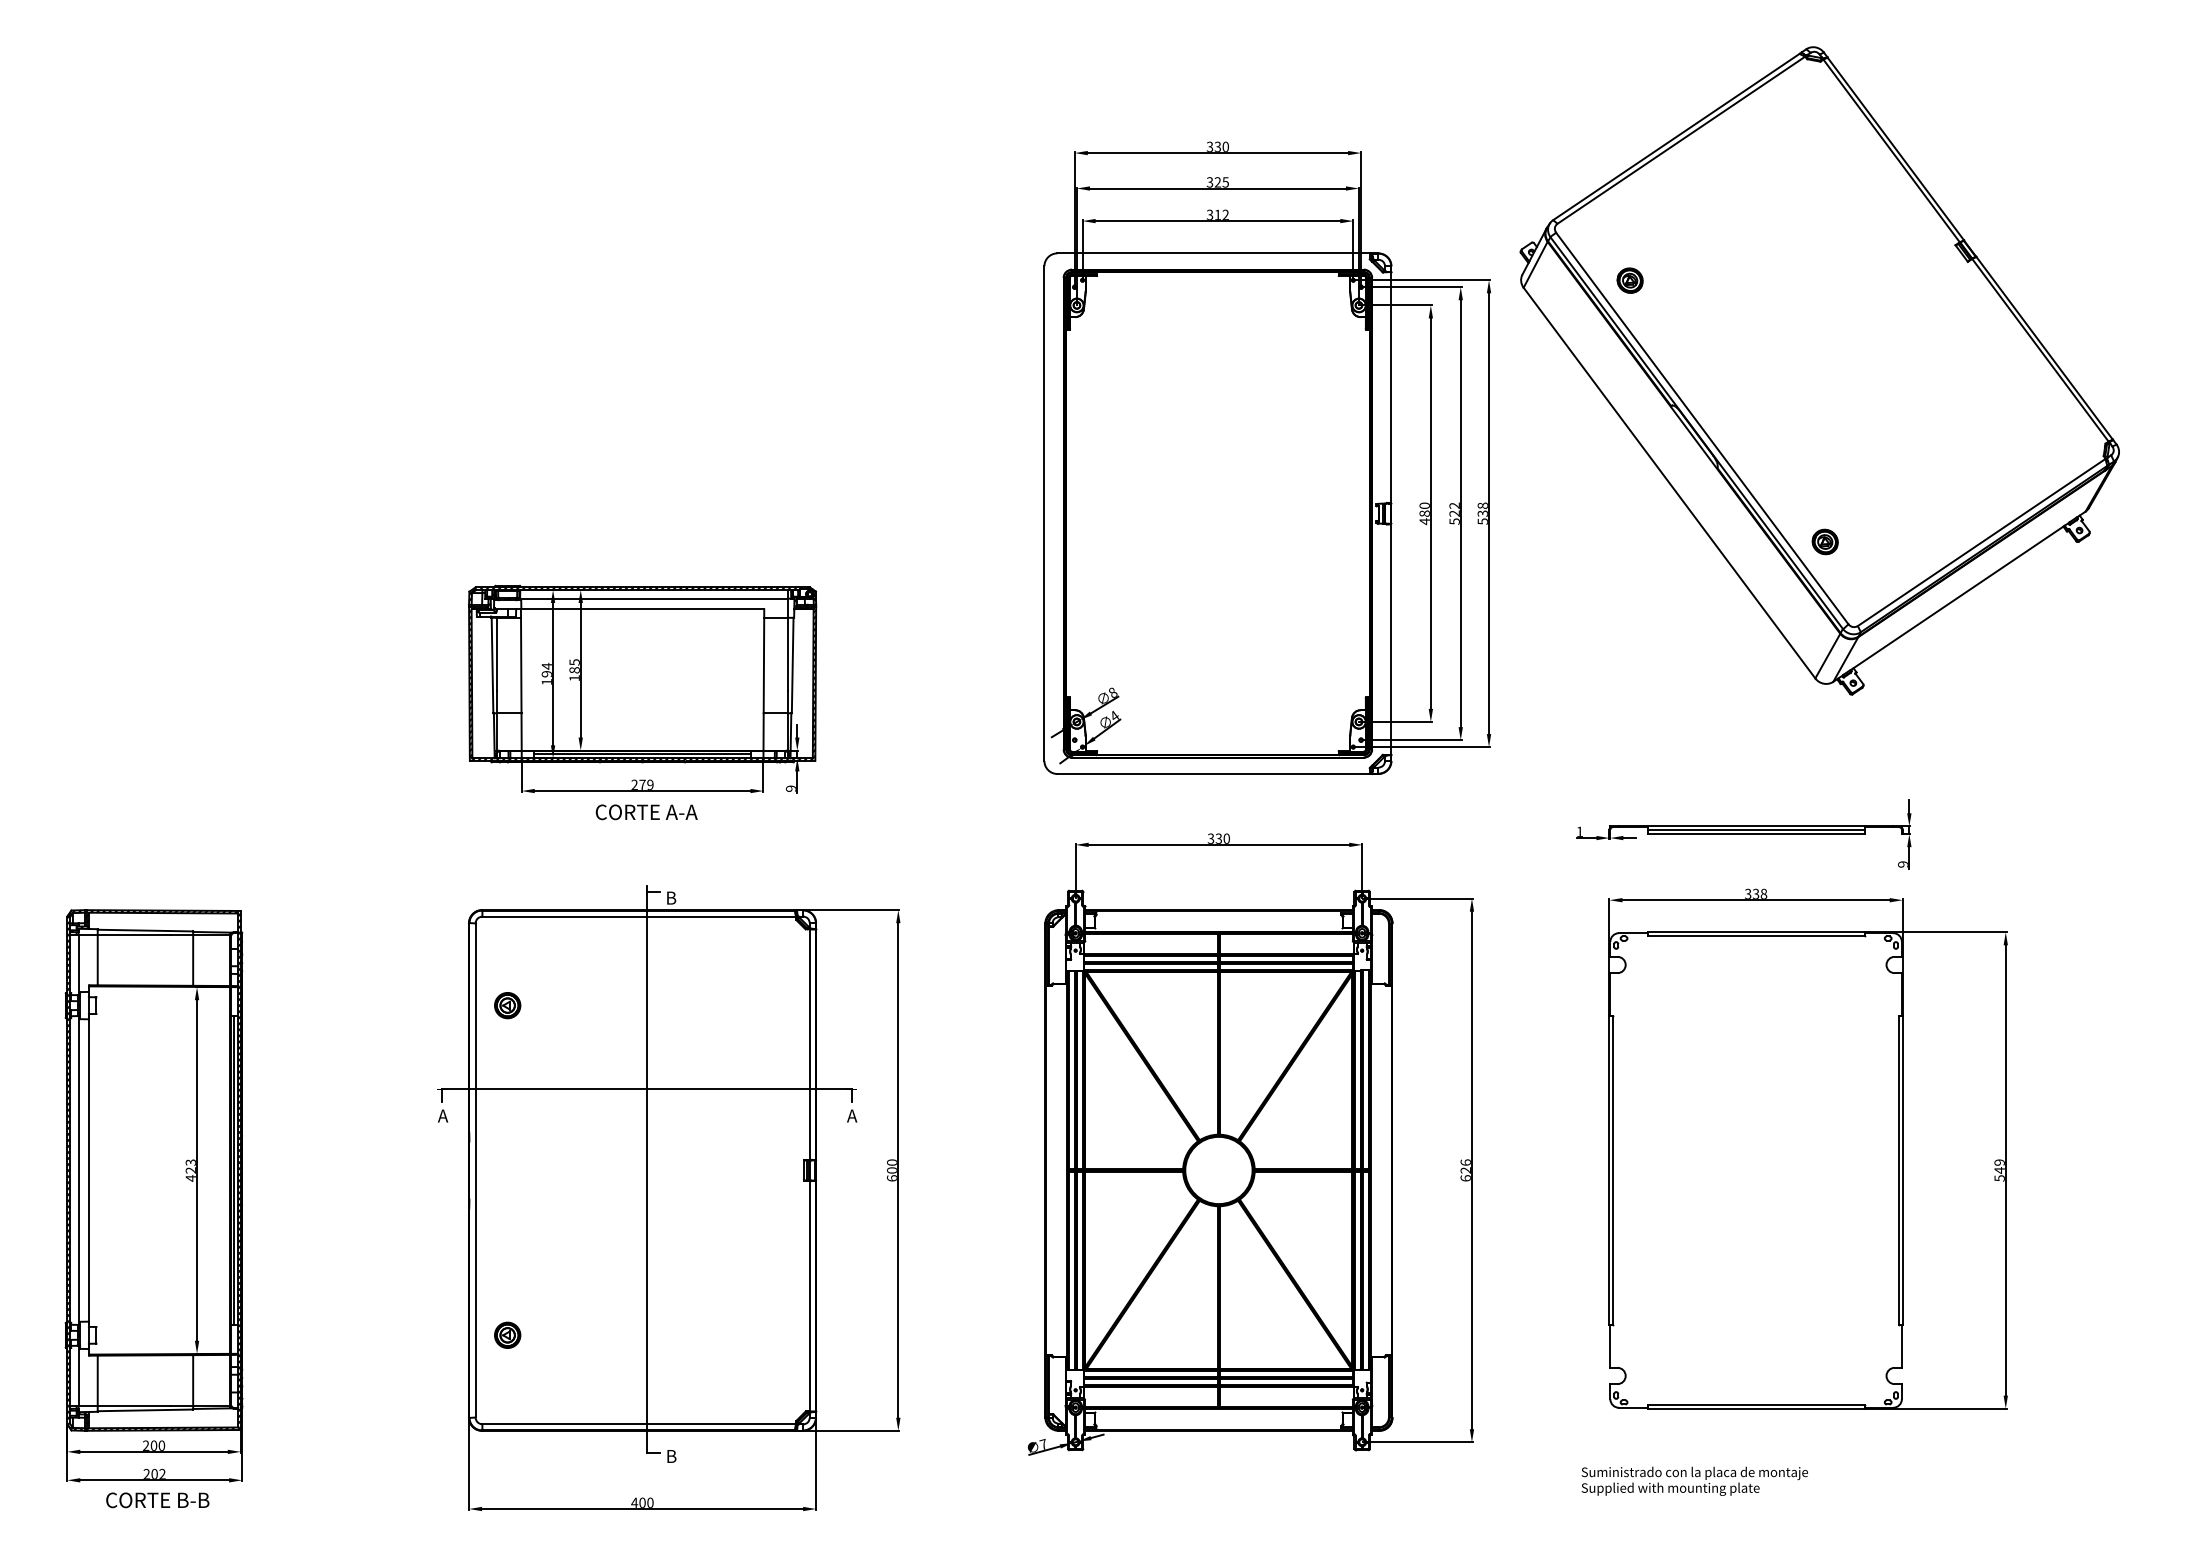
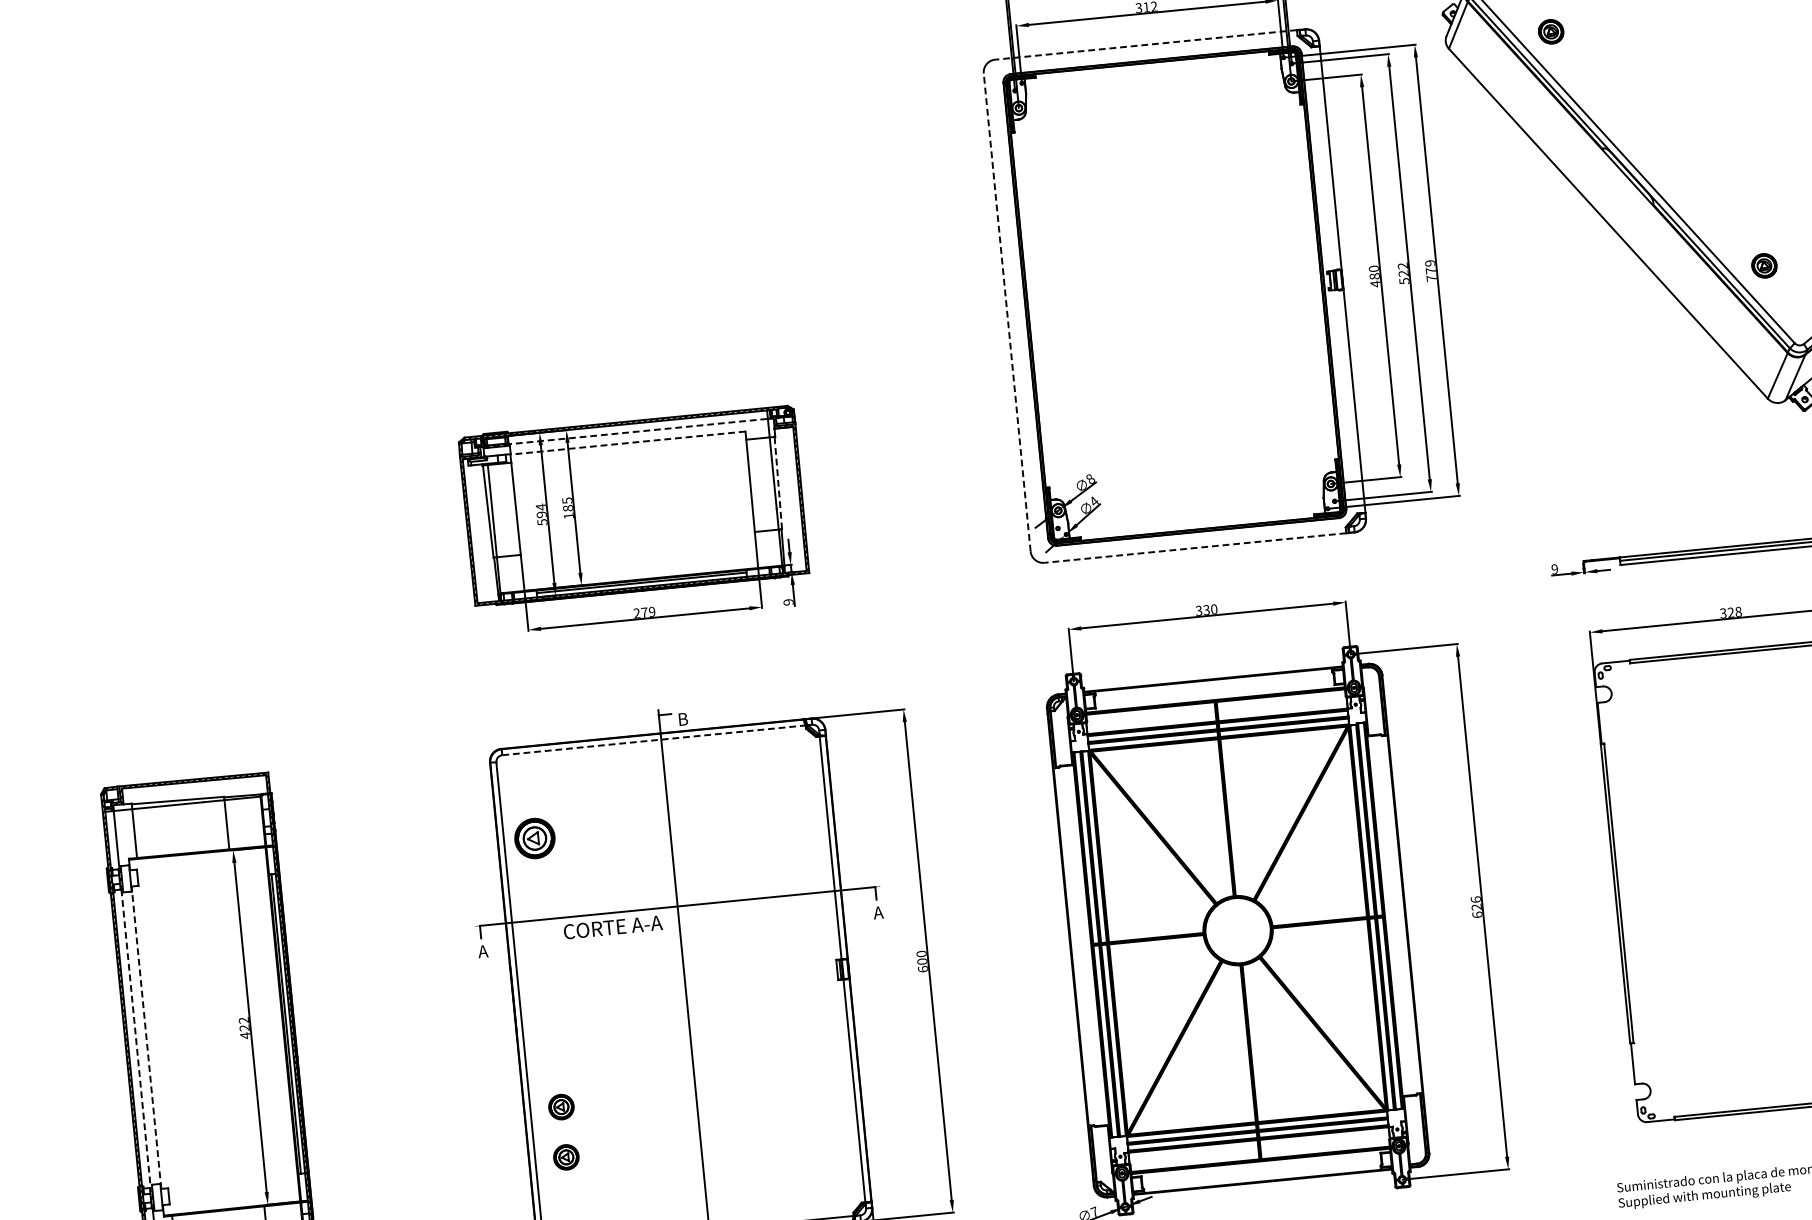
line: (1213, 253) -> (1145, 45), solid -> dashed
line: (1044, 513) -> (1007, 312), solid -> dashed
text: (1482, 513) -> (1430, 270), 538 -> 779
line: (652, 598) -> (636, 431), solid -> dashed
line: (642, 609) -> (627, 443), solid -> dashed
line: (792, 665) -> (778, 483), solid -> dashed
text: (546, 681) -> (541, 521), 194 -> 594
line: (1213, 774) -> (1195, 548), solid -> dashed
text: (646, 812) -> (612, 927), moved
text: (1579, 831) -> (1554, 568), 1 -> 9
text: (1756, 893) -> (1731, 612), 338 -> 328
line: (639, 916) -> (654, 740), solid -> dashed
part: (507, 1005) -> (534, 838), size x1.6
text: (190, 1162) -> (243, 1020), 423 -> 422
line: (89, 1169) -> (146, 1036), solid -> dashed
line: (78, 1170) -> (136, 1038), solid -> dashed
part: (507, 1282) -> (561, 1106), added

